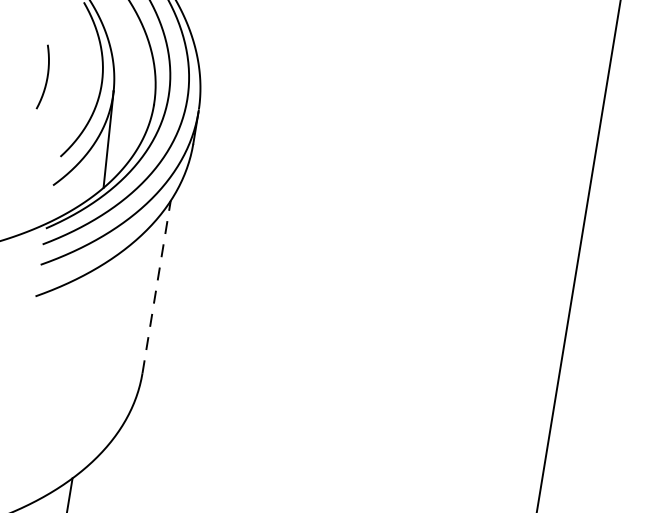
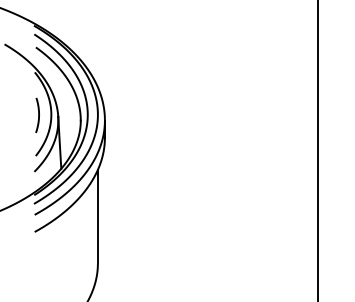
curve: (46, 75) -> (38, 114), moved
line: (155, 286) -> (97, 216), dashed -> solid

